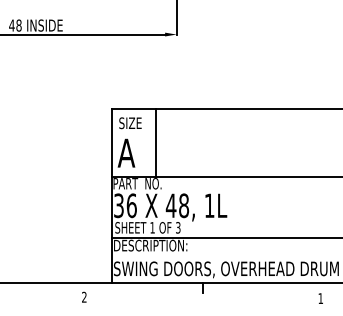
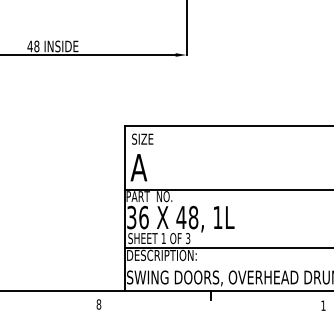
line: (155, 142) -> (166, 157), removed
text: (83, 297) -> (98, 304), 2 -> 8

